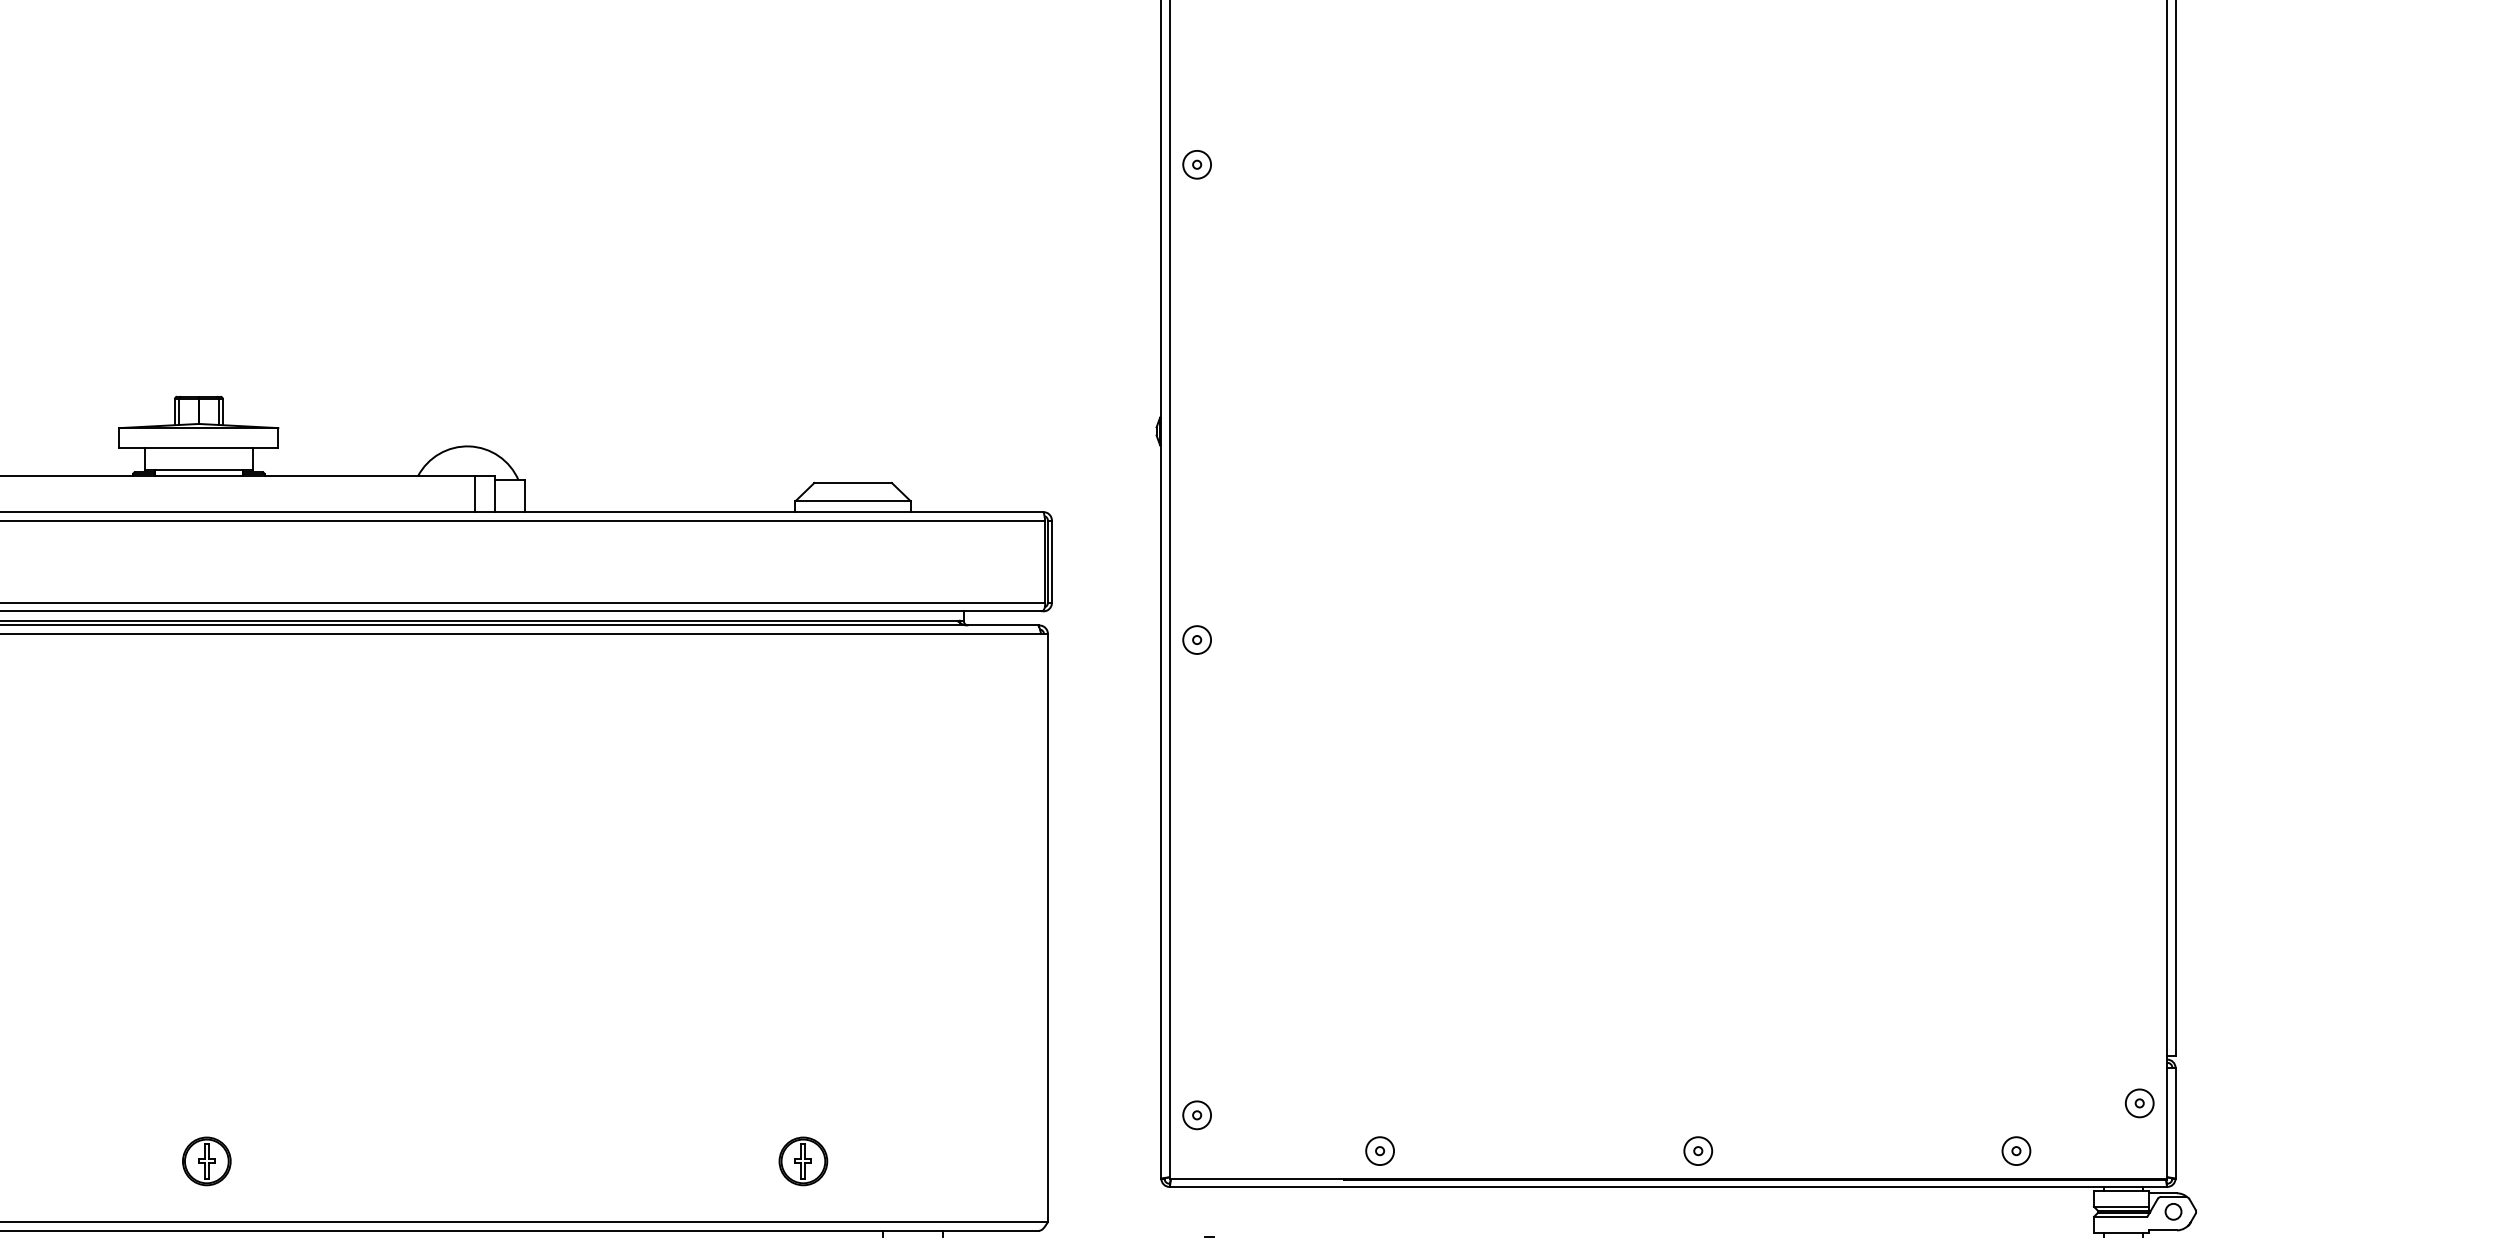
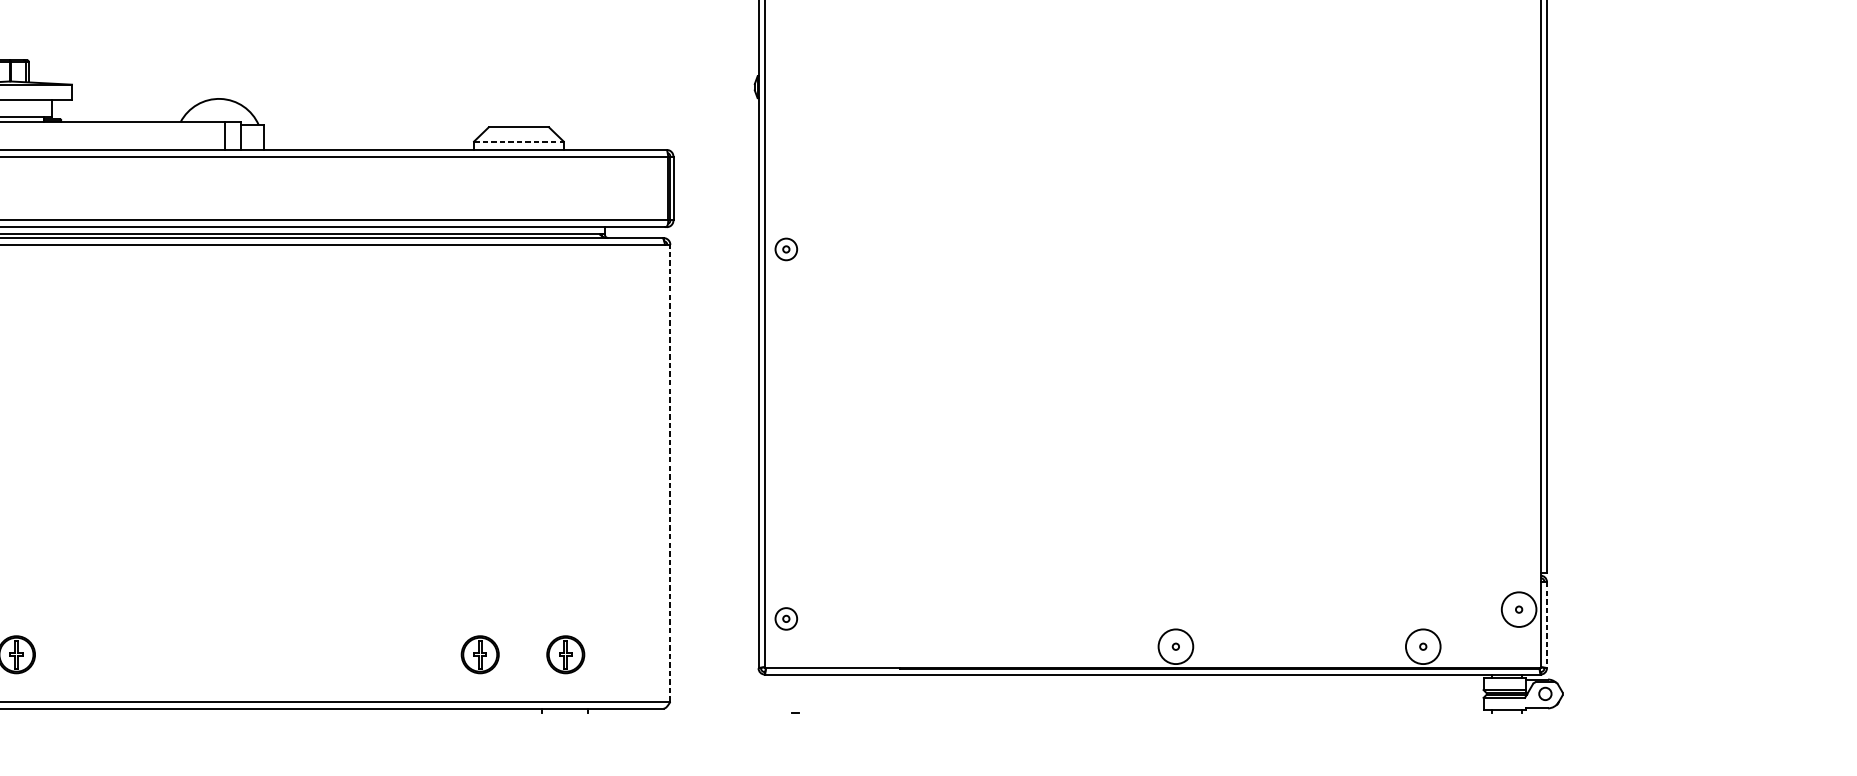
line: (853, 501) -> (519, 141), solid -> dashed
line: (1048, 928) -> (670, 473), solid -> dashed
circle: (2139, 1103) -> (1518, 609), size x1.6
line: (2175, 1123) -> (1546, 625), solid -> dashed
part: (1379, 1150) -> (928, 646), removed
circle: (1698, 1151) -> (1176, 647), size x1.6
circle: (2016, 1151) -> (1423, 647), size x1.6
part: (913, 1161) -> (565, 654), added

